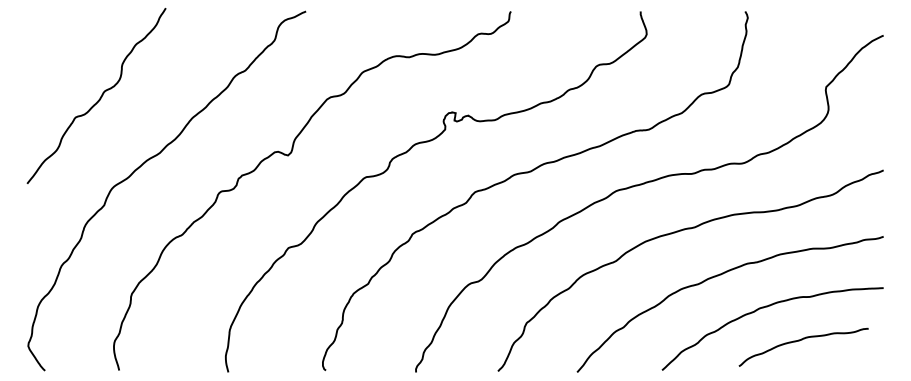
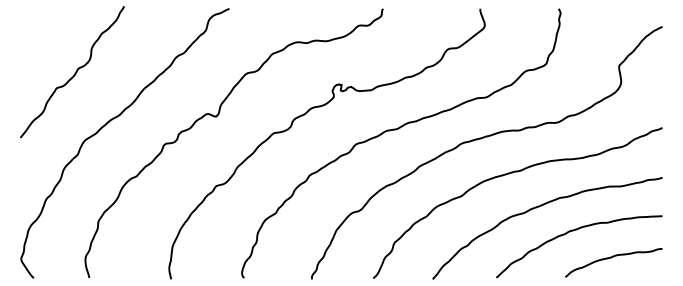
curve: (802, 340) -> (612, 257), moved

